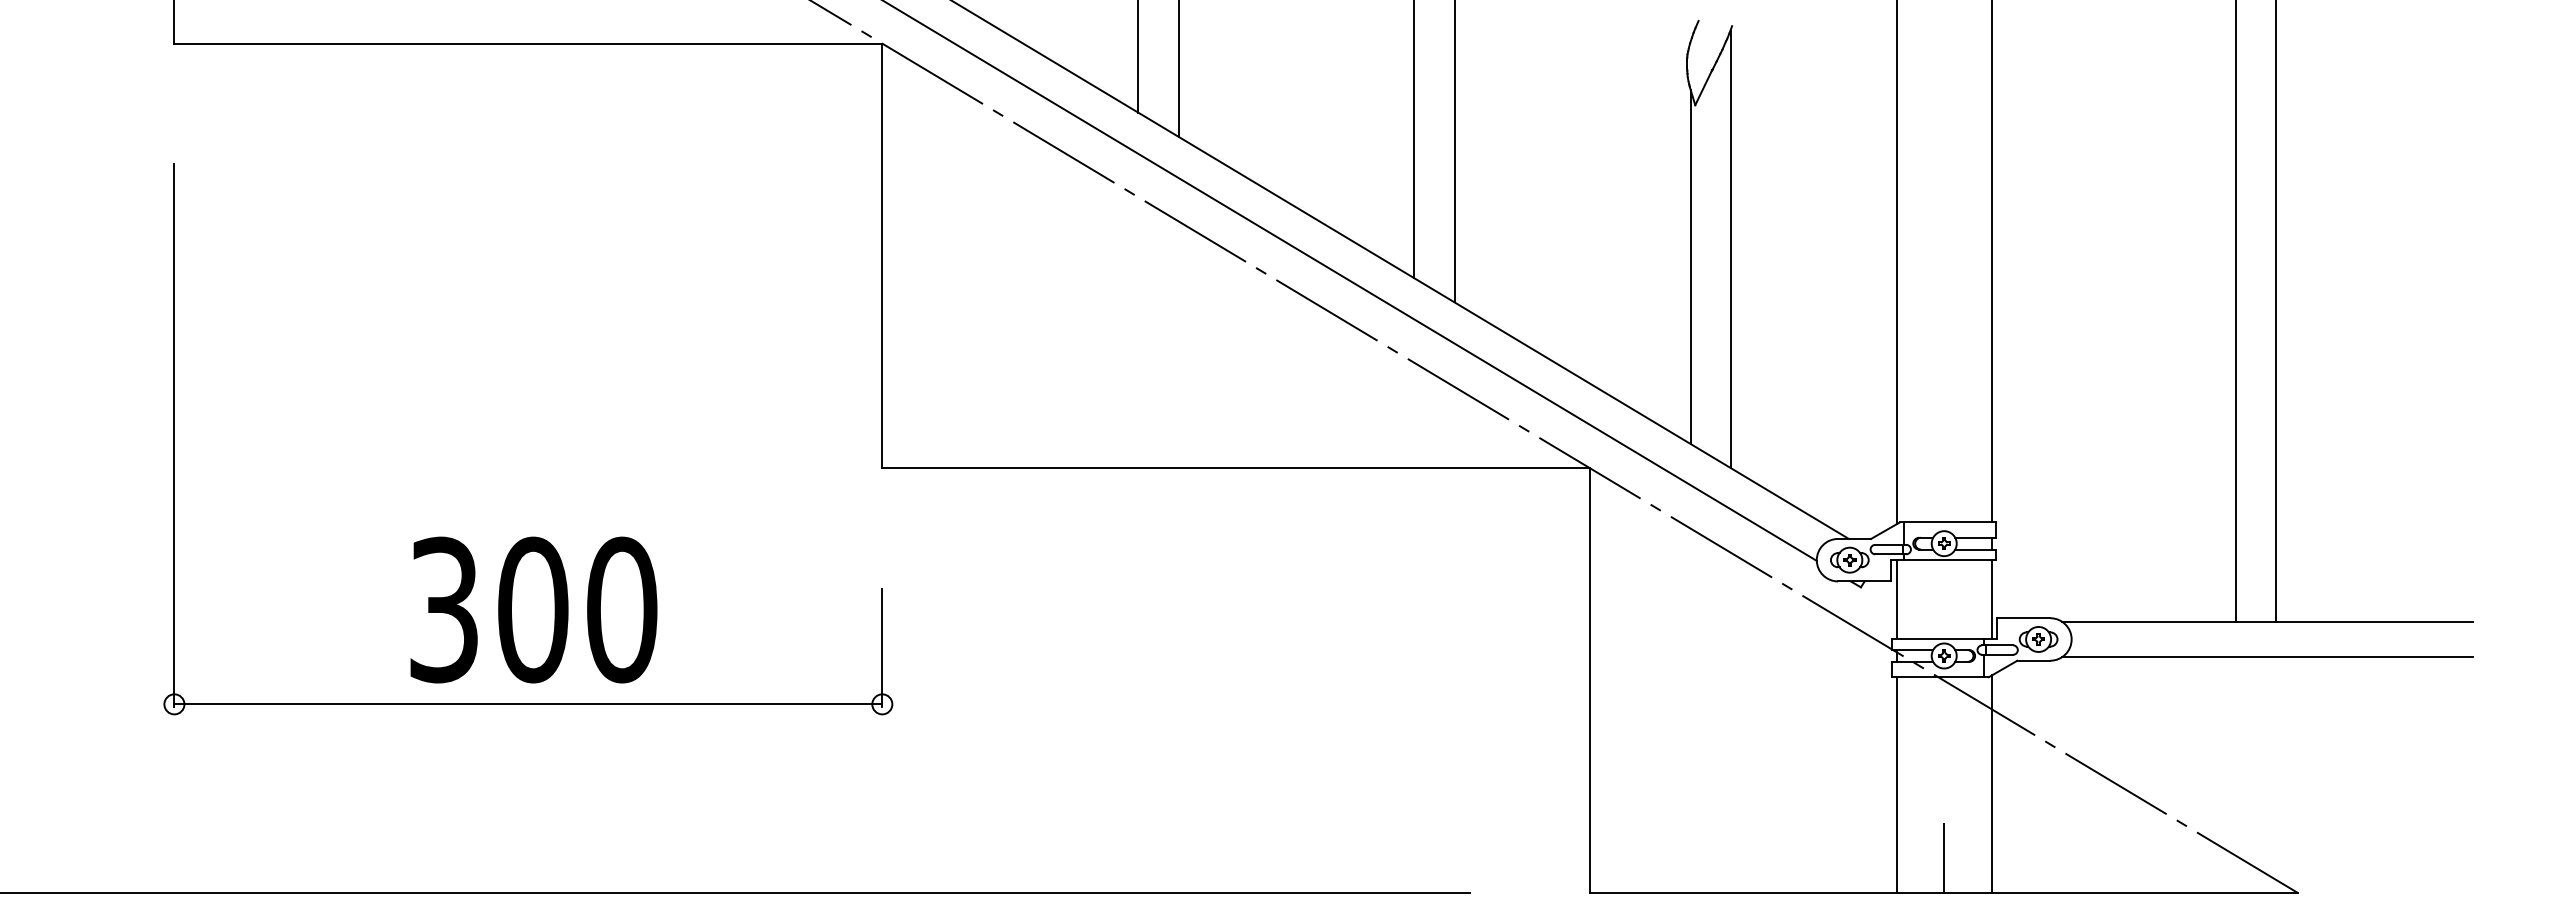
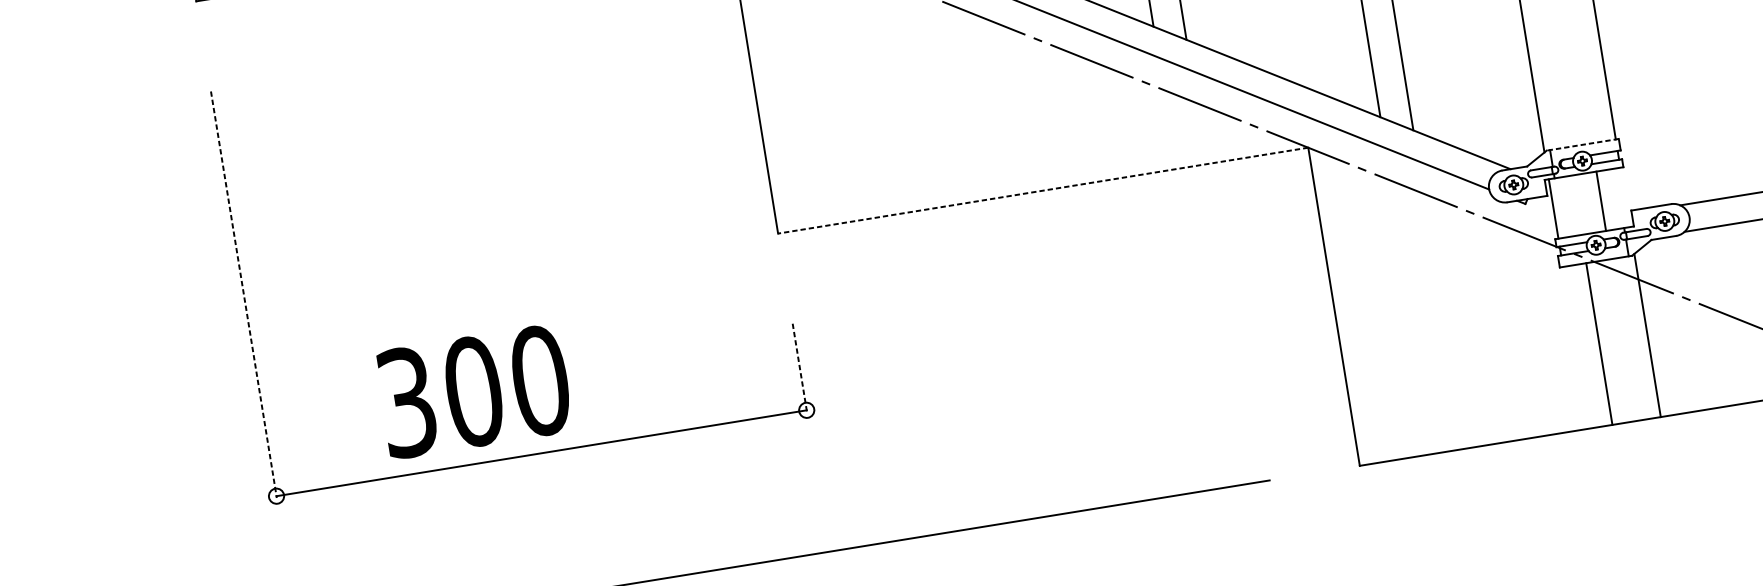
line: (174, 435) -> (243, 294), solid -> dashed
line: (1236, 468) -> (1043, 190), solid -> dashed
line: (1947, 522) -> (1582, 144), solid -> dashed
line: (1992, 599) -> (1601, 201), moved
text: (533, 609) -> (474, 391), moved
line: (882, 647) -> (799, 367), solid -> dashed
line: (1896, 785) -> (1599, 344), moved
line: (1944, 858) -> (1620, 396), removed

